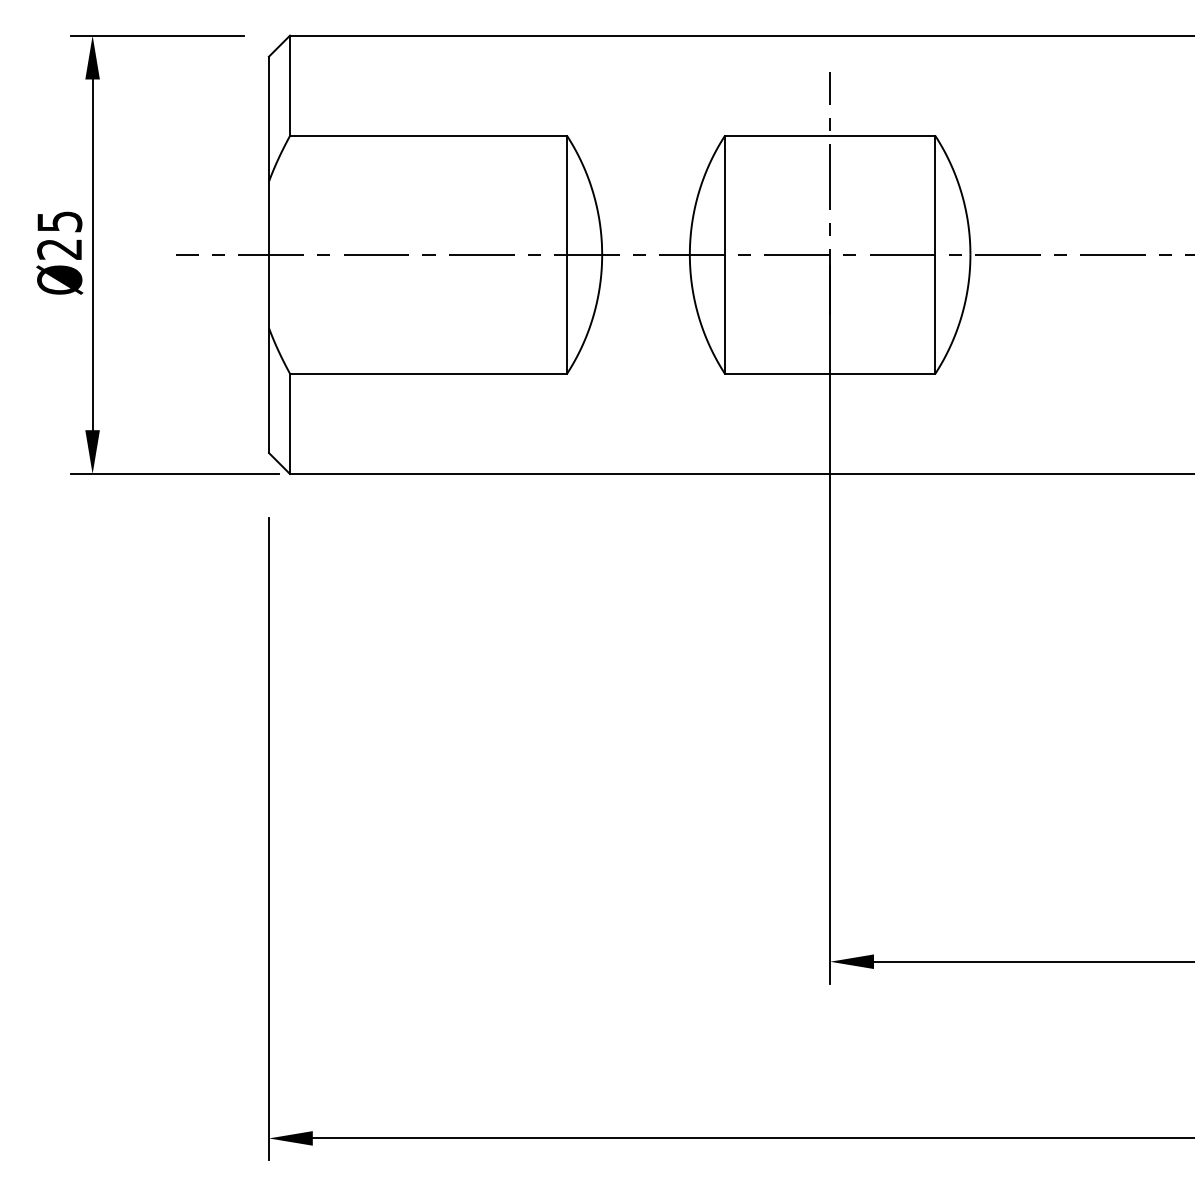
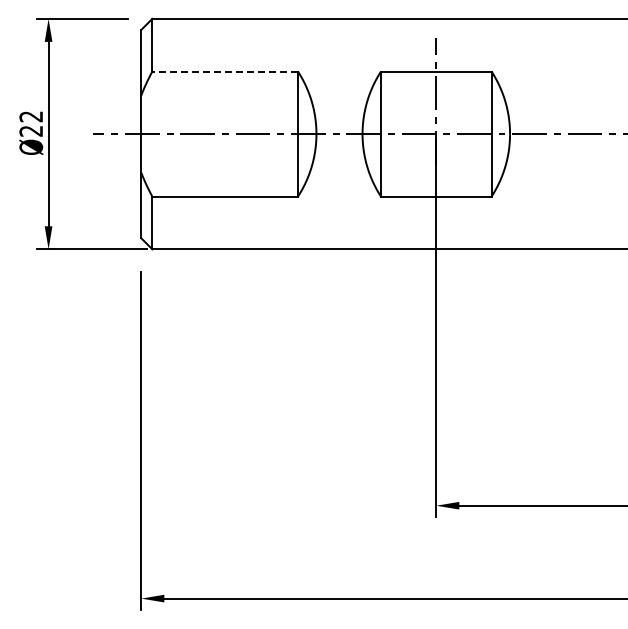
line: (429, 135) -> (225, 71), solid -> dashed
text: (60, 221) -> (31, 116), Ø25 -> Ø22

